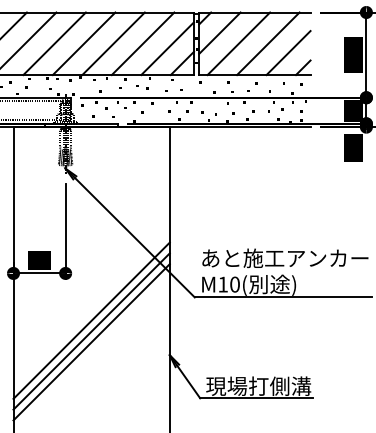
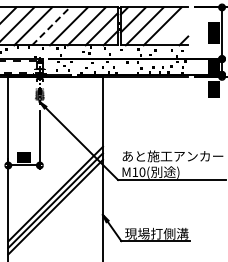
line: (84, 43) -> (51, 26), solid -> dashed
line: (287, 52) -> (174, 31), removed

